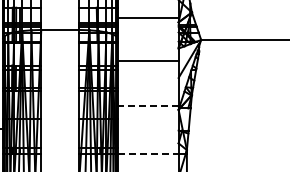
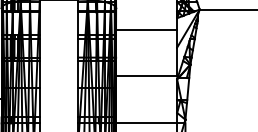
line: (148, 106) -> (147, 76), dashed -> solid
line: (148, 153) -> (147, 123), dashed -> solid

